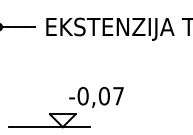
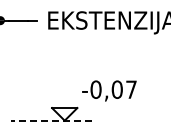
text: (96, 96) -> (109, 90), moved
line: (49, 127) -> (51, 121), solid -> dashed

